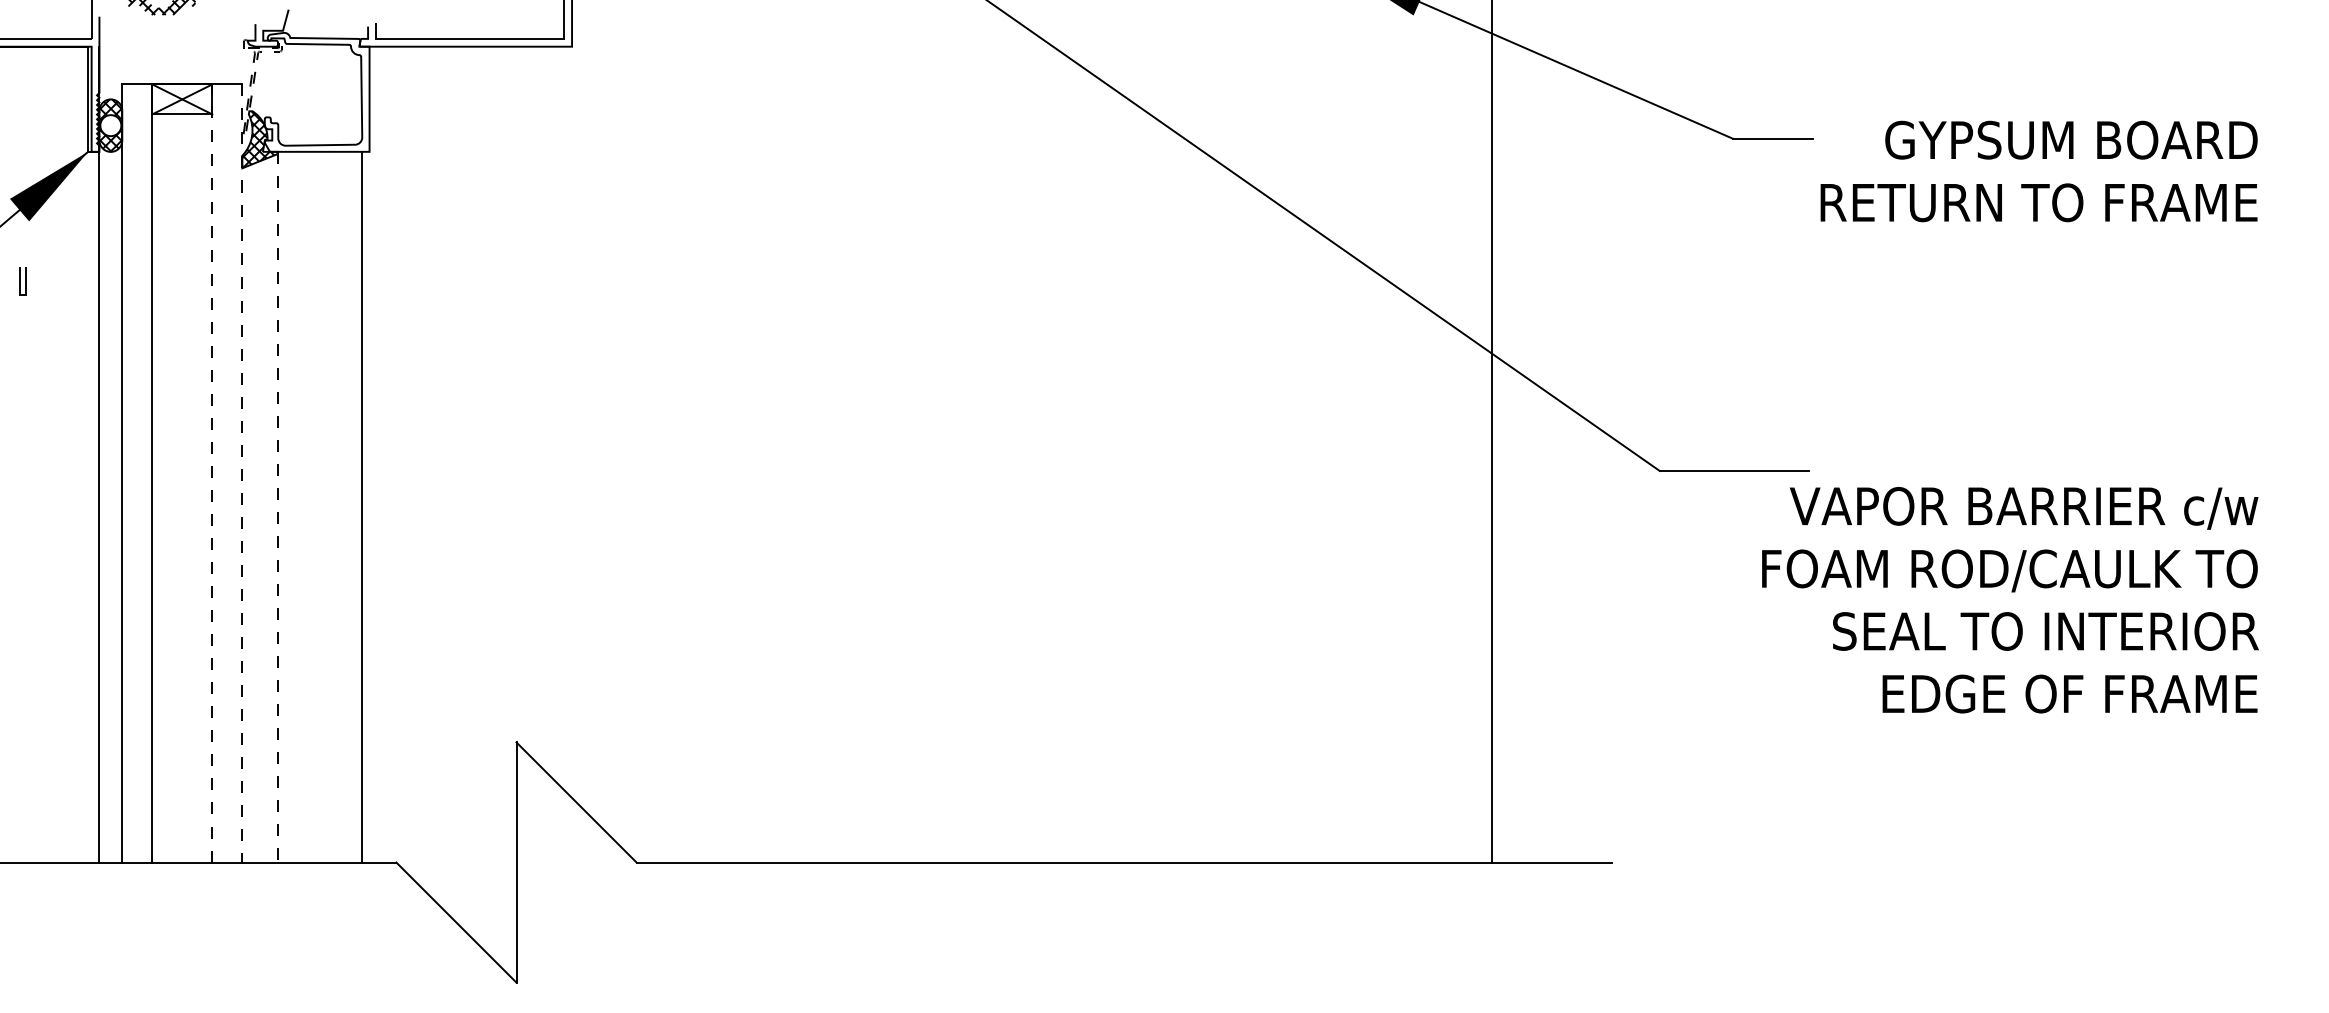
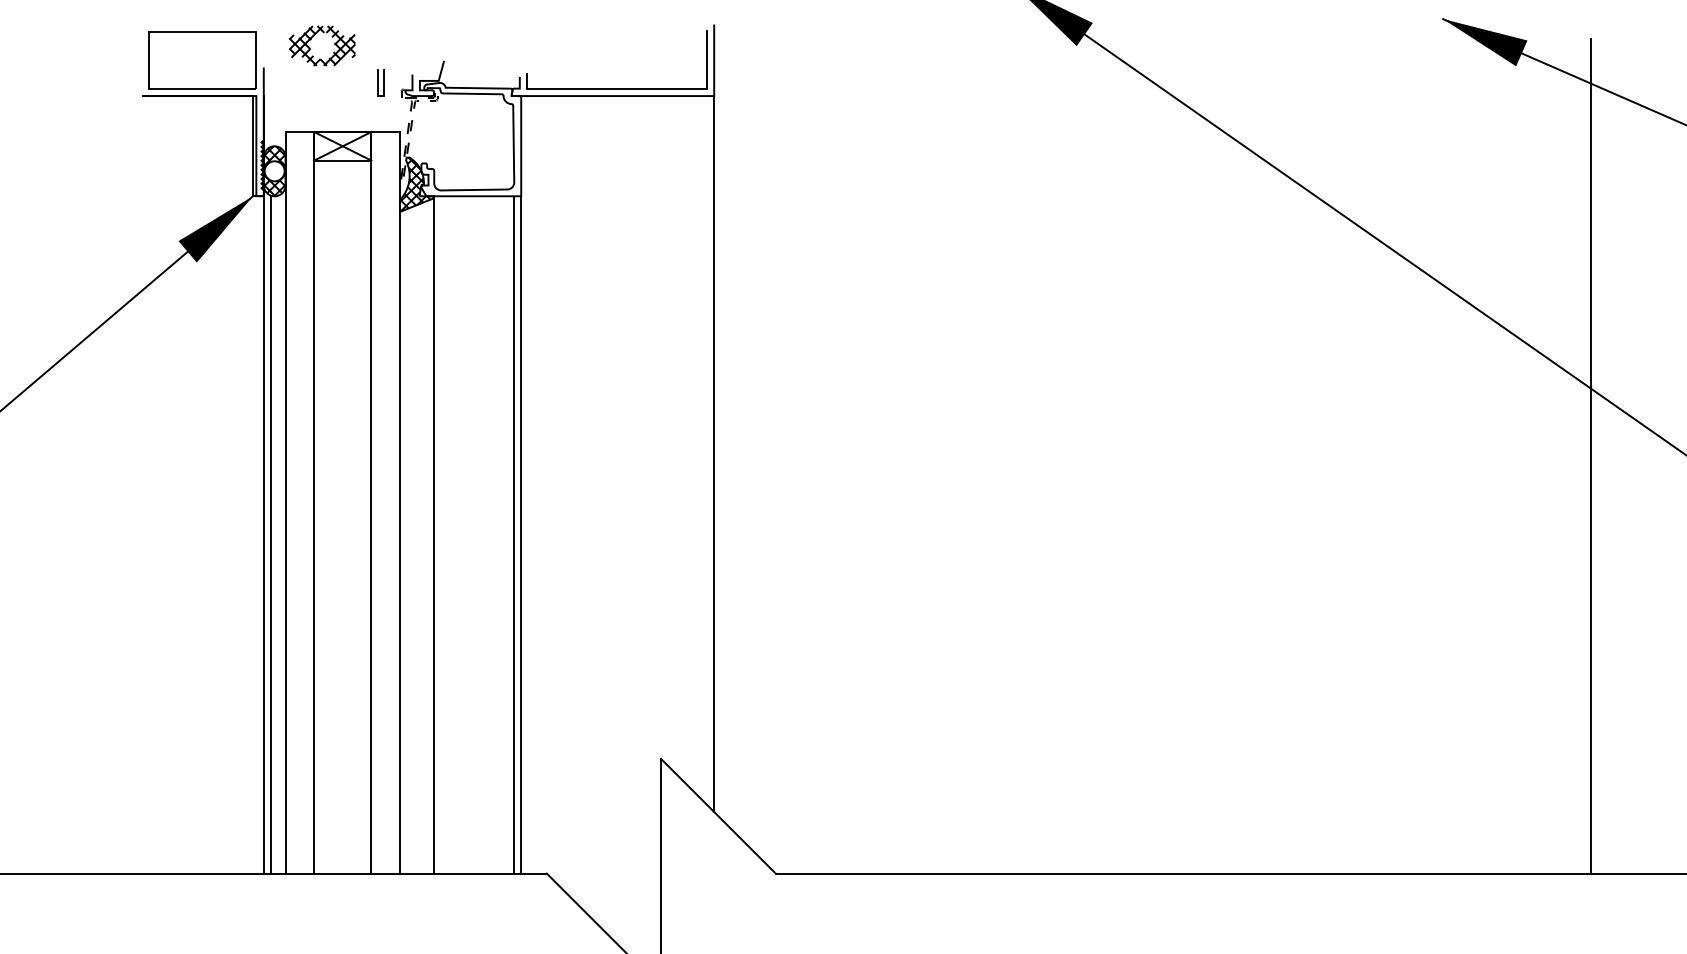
line: (20, 281) -> (379, 83), moved
line: (572, 421) -> (714, 453), added
line: (212, 472) -> (371, 501), dashed -> solid
line: (242, 473) -> (400, 502), dashed -> solid
line: (107, 506) -> (271, 534), added
line: (369, 506) -> (521, 534), added
line: (277, 507) -> (433, 535), dashed -> solid

